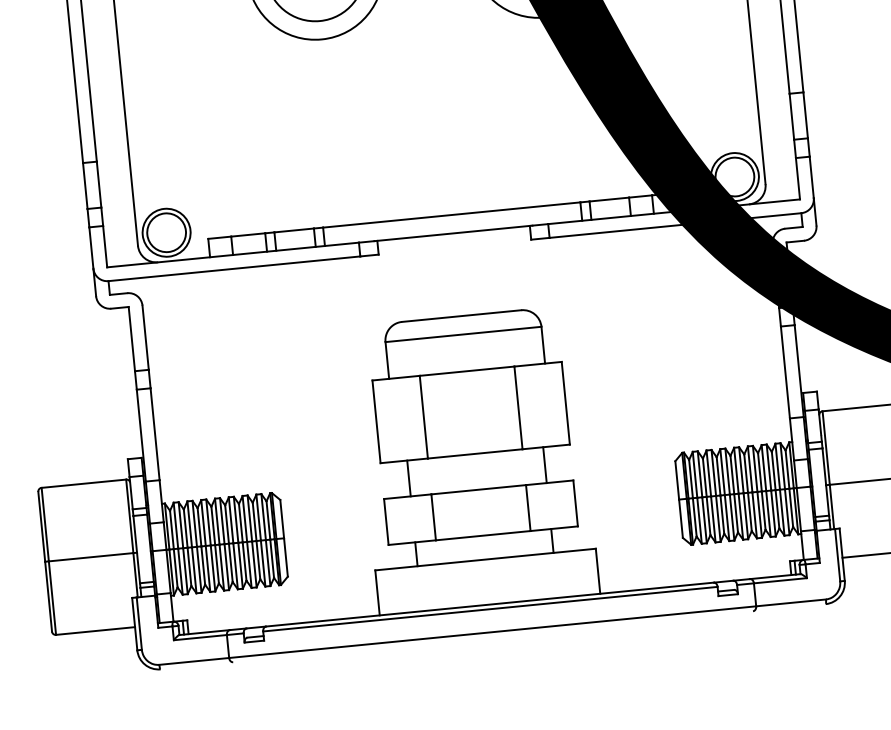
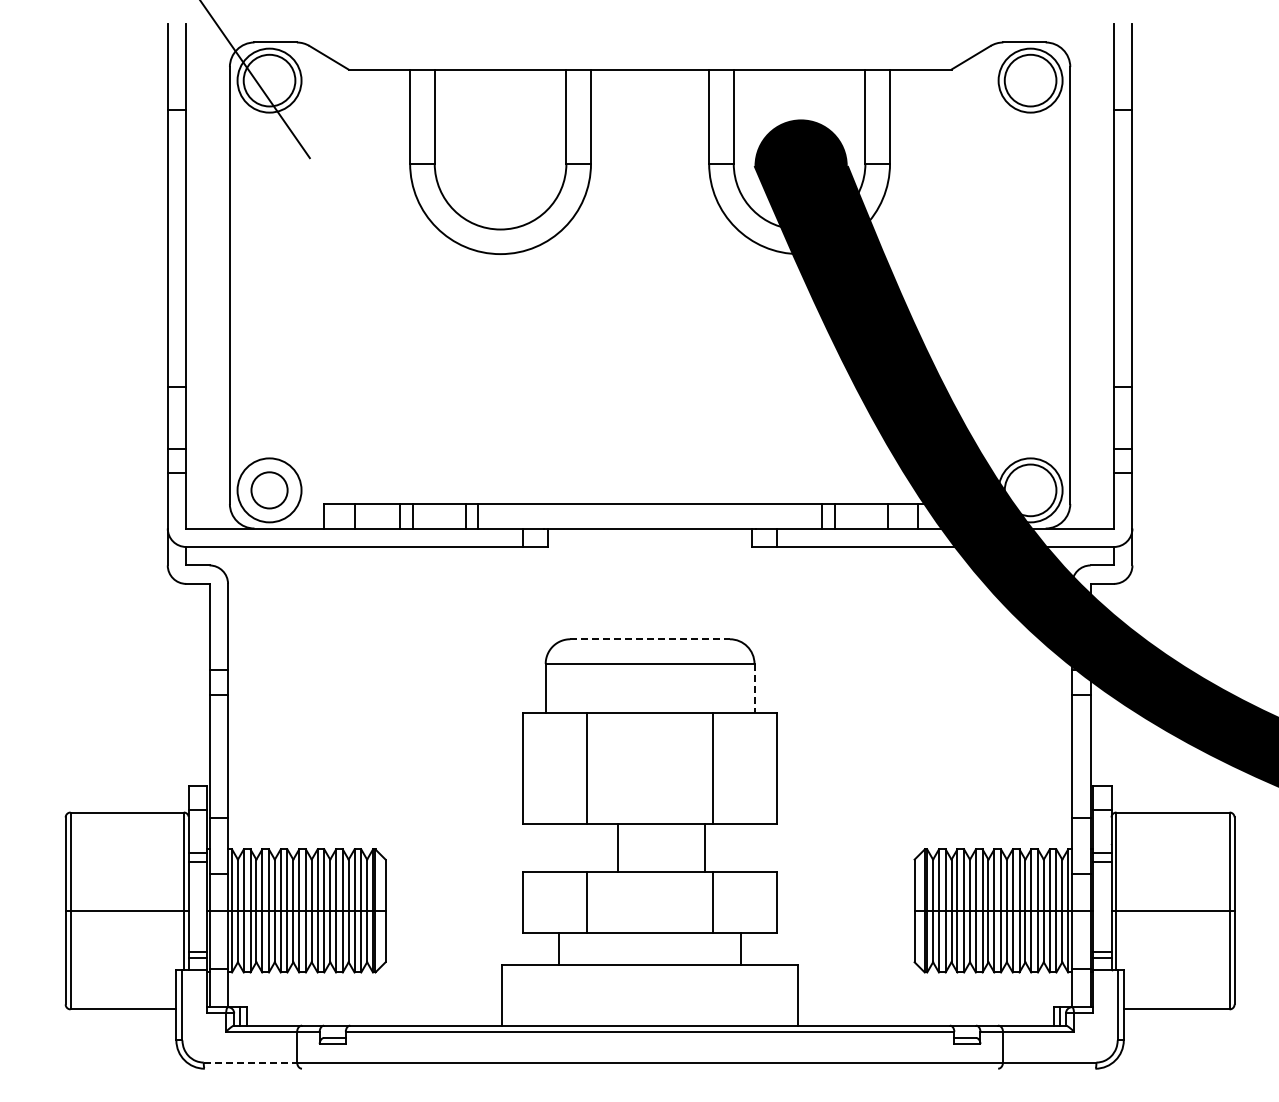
circle: (166, 232) -> (269, 490), size x0.7
line: (462, 316) -> (650, 639), solid -> dashed
line: (543, 345) -> (754, 688), solid -> dashed
line: (545, 464) -> (705, 847), moved
line: (409, 478) -> (618, 847), moved
line: (194, 661) -> (250, 1062), solid -> dashed

